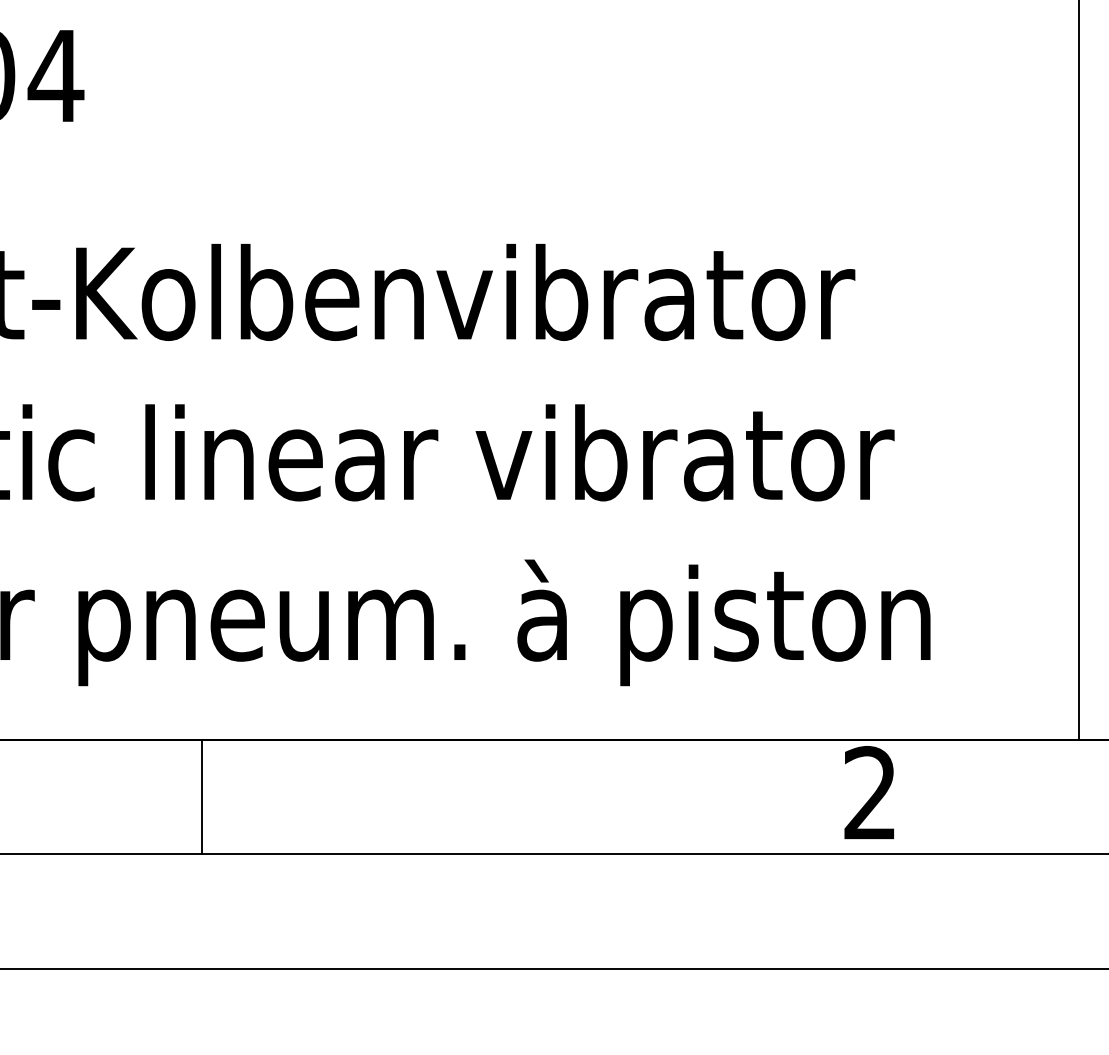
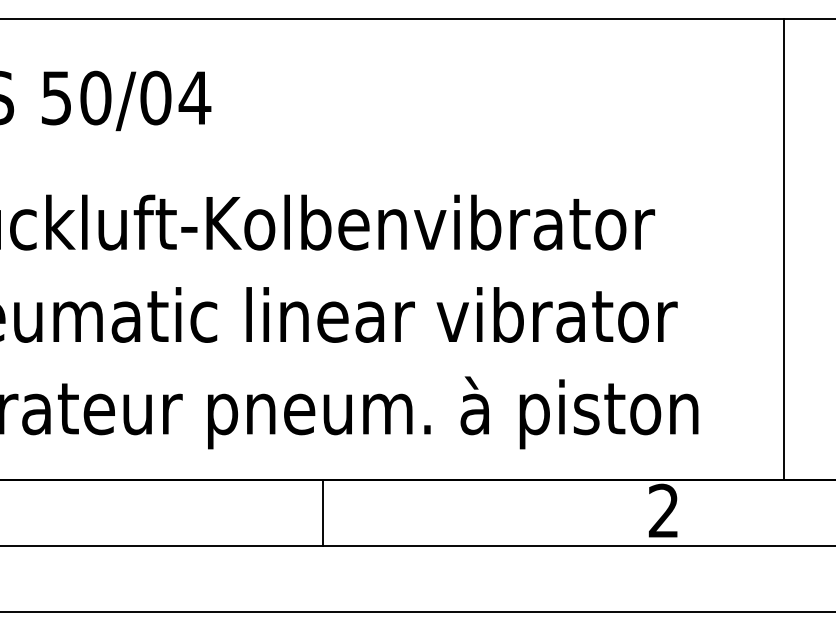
line: (201, 797) -> (322, 513), moved

